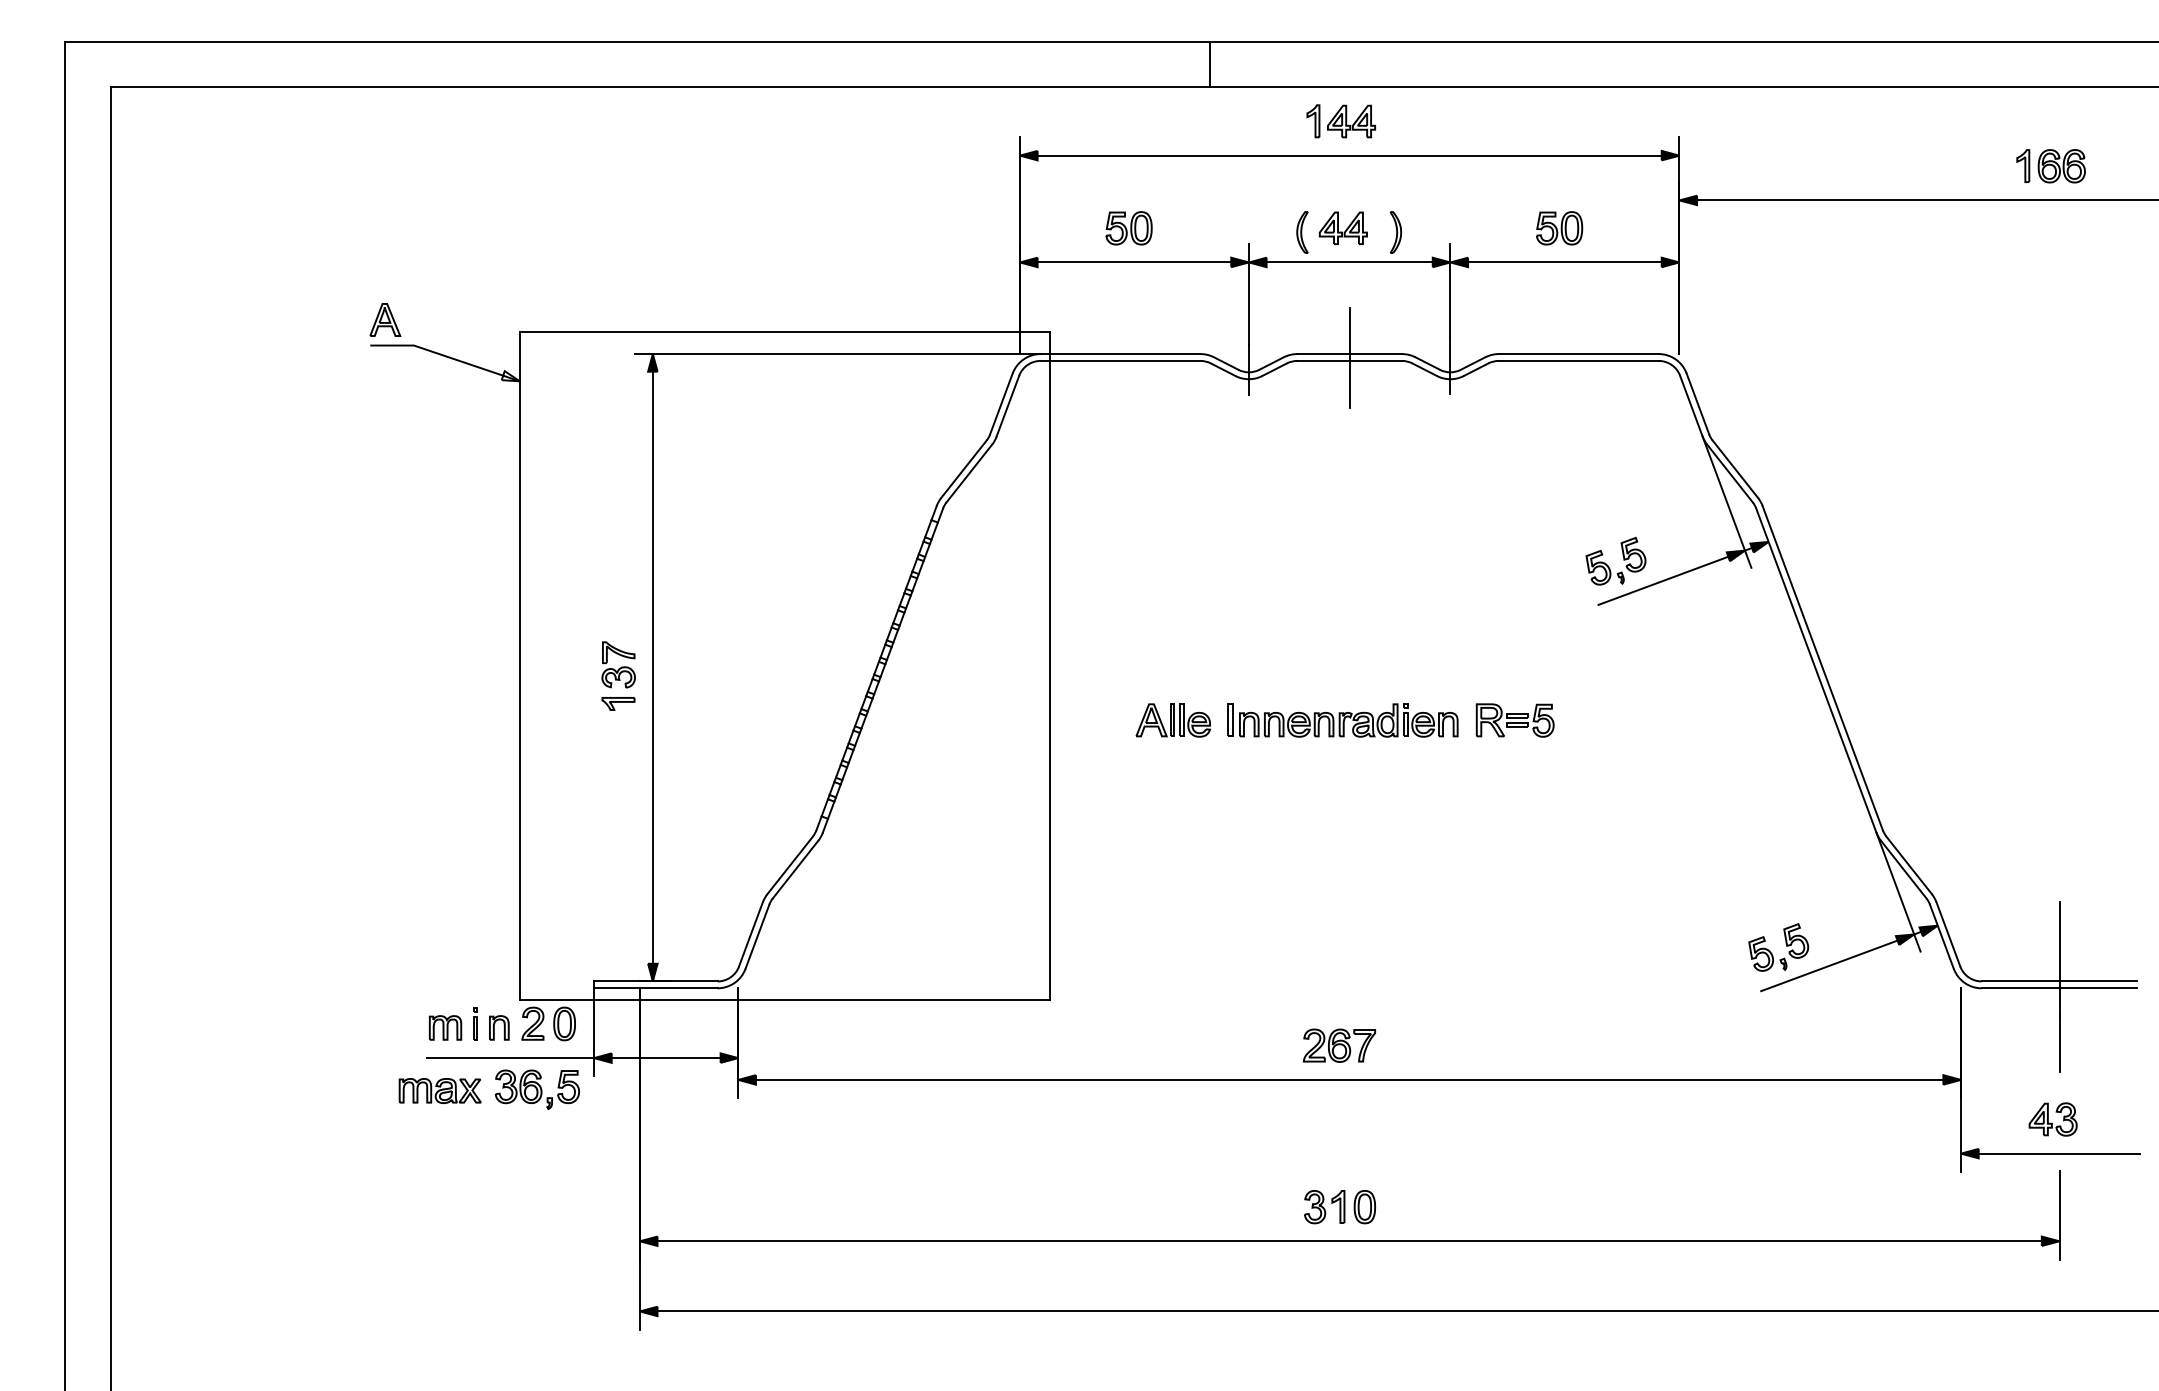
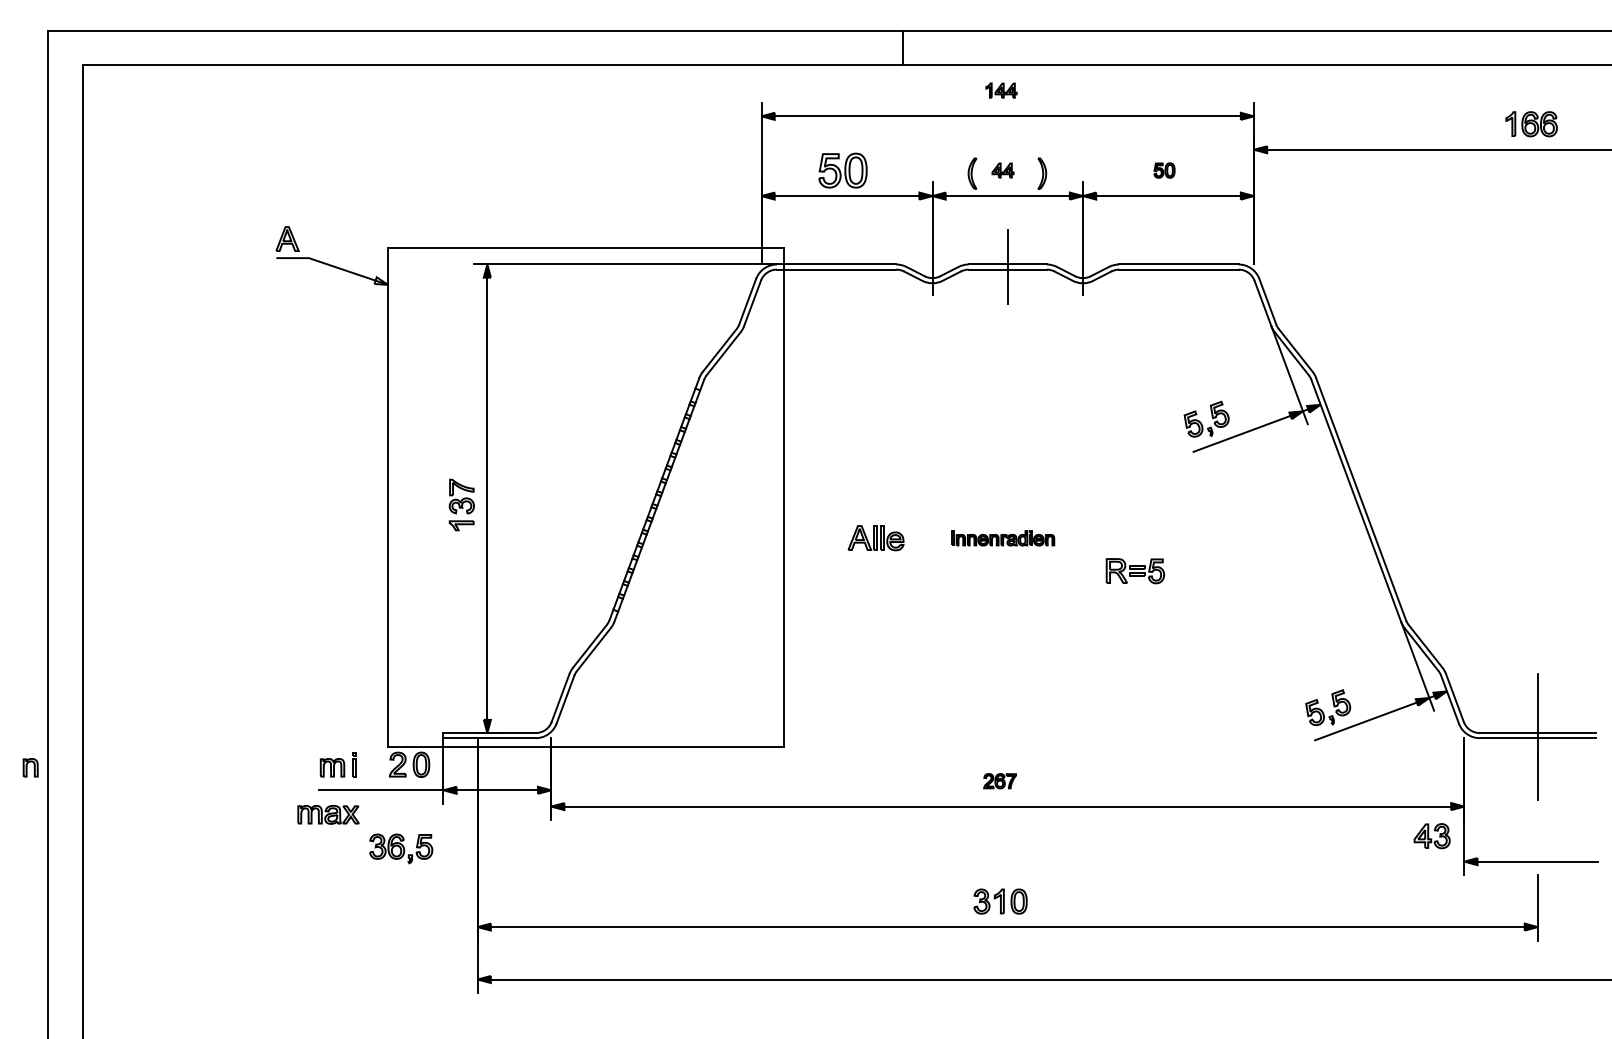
part: (1341, 121) -> (1001, 90), size x0.6
part: (1128, 228) -> (842, 170), size x1.4
part: (1342, 228) -> (1002, 170), size x0.6
part: (1559, 228) -> (1164, 170), size x0.6
part: (1342, 720) -> (1002, 538), size x0.6
part: (1514, 720) -> (1134, 571), moved
part: (499, 1027) -> (30, 767), moved
part: (1338, 1046) -> (999, 781), size x0.6
part: (537, 1089) -> (401, 848), moved
part: (2052, 1119) -> (1431, 836), moved

